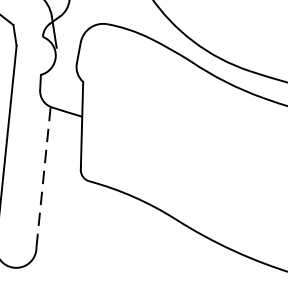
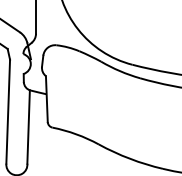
line: (43, 176) -> (28, 126), dashed -> solid

